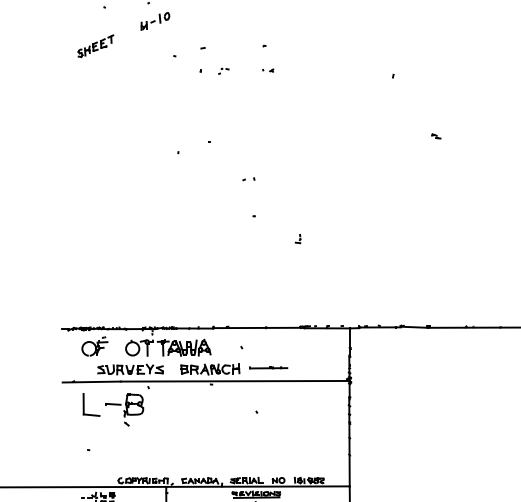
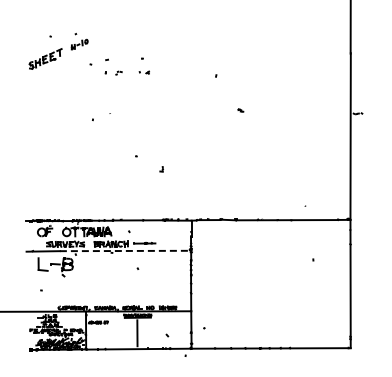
part: (95, 45) -> (45, 58), size x1.6
part: (268, 70) -> (144, 72), size x1.6
part: (249, 178) -> (133, 134), removed
line: (235, 380) -> (125, 250), solid -> dashed

